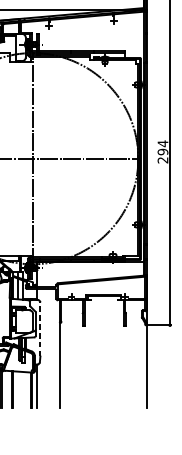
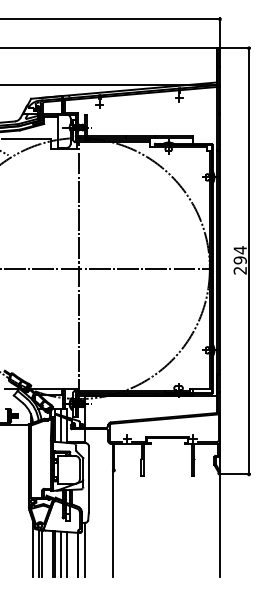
line: (40, 329) -> (88, 479), dashed -> solid
line: (17, 390) -> (60, 554), added
line: (23, 390) -> (67, 554), added

